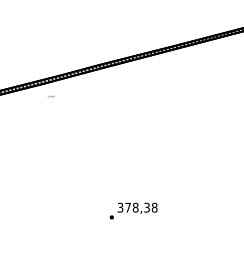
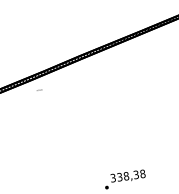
text: (127, 207) -> (119, 177), 378,38 -> 338,38

